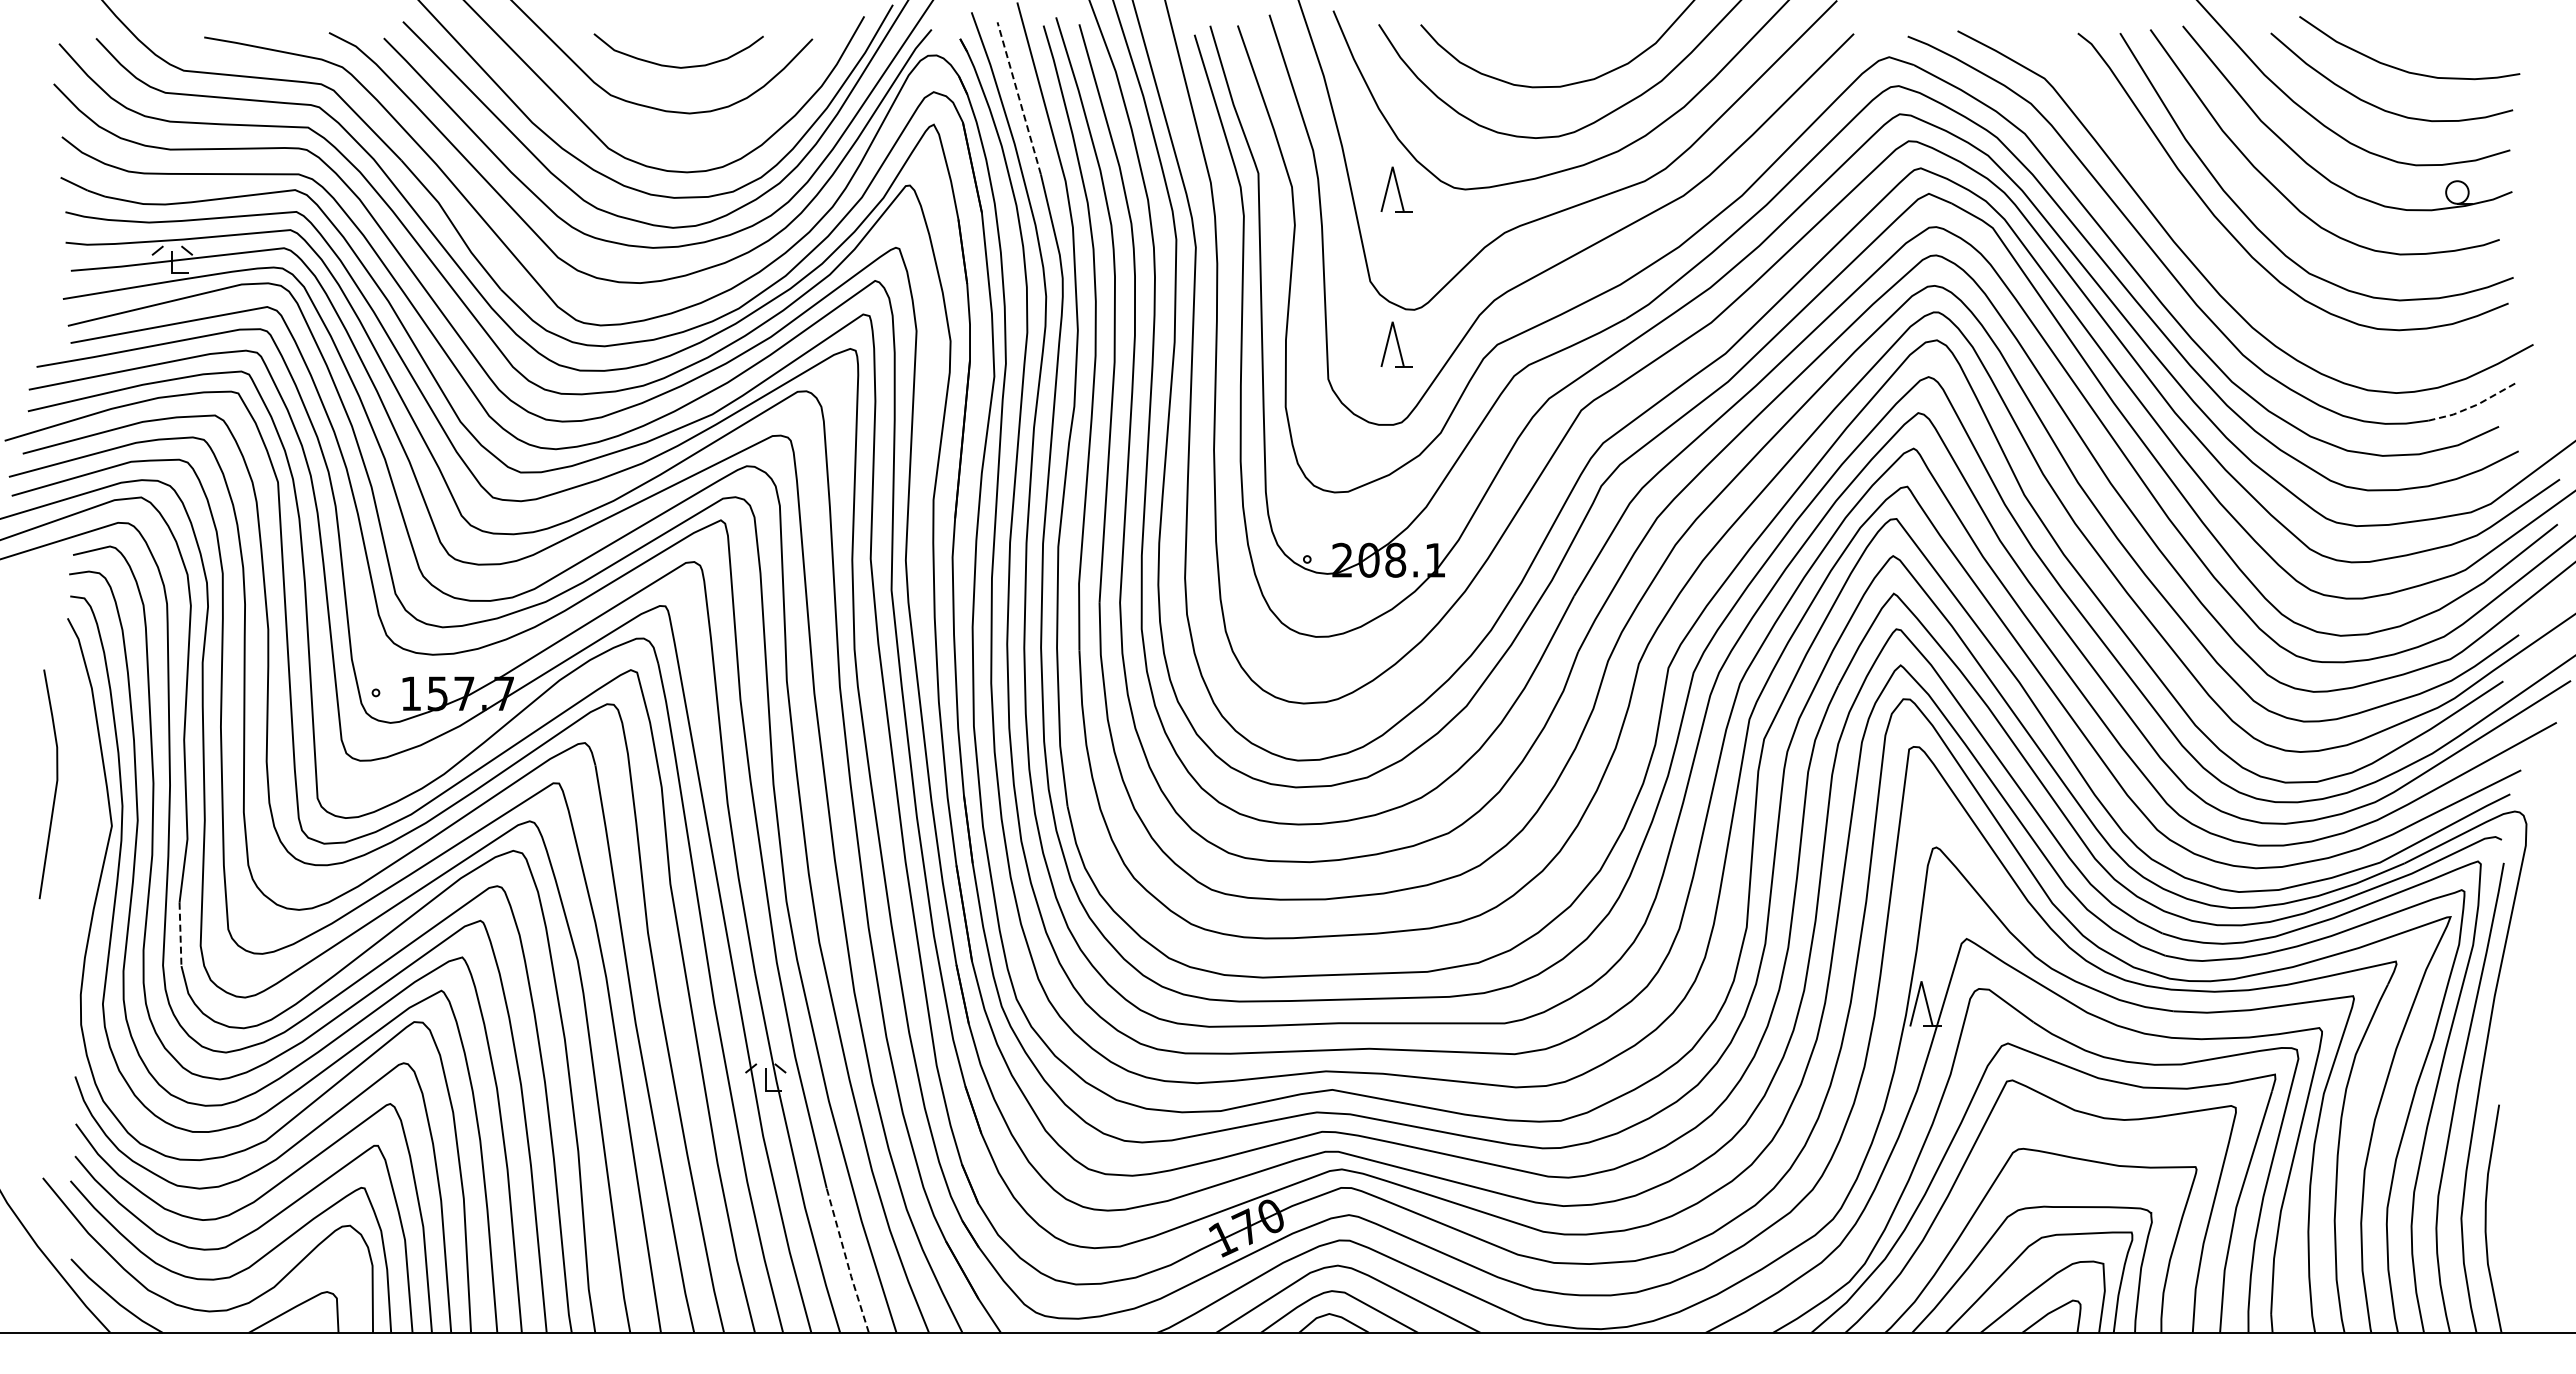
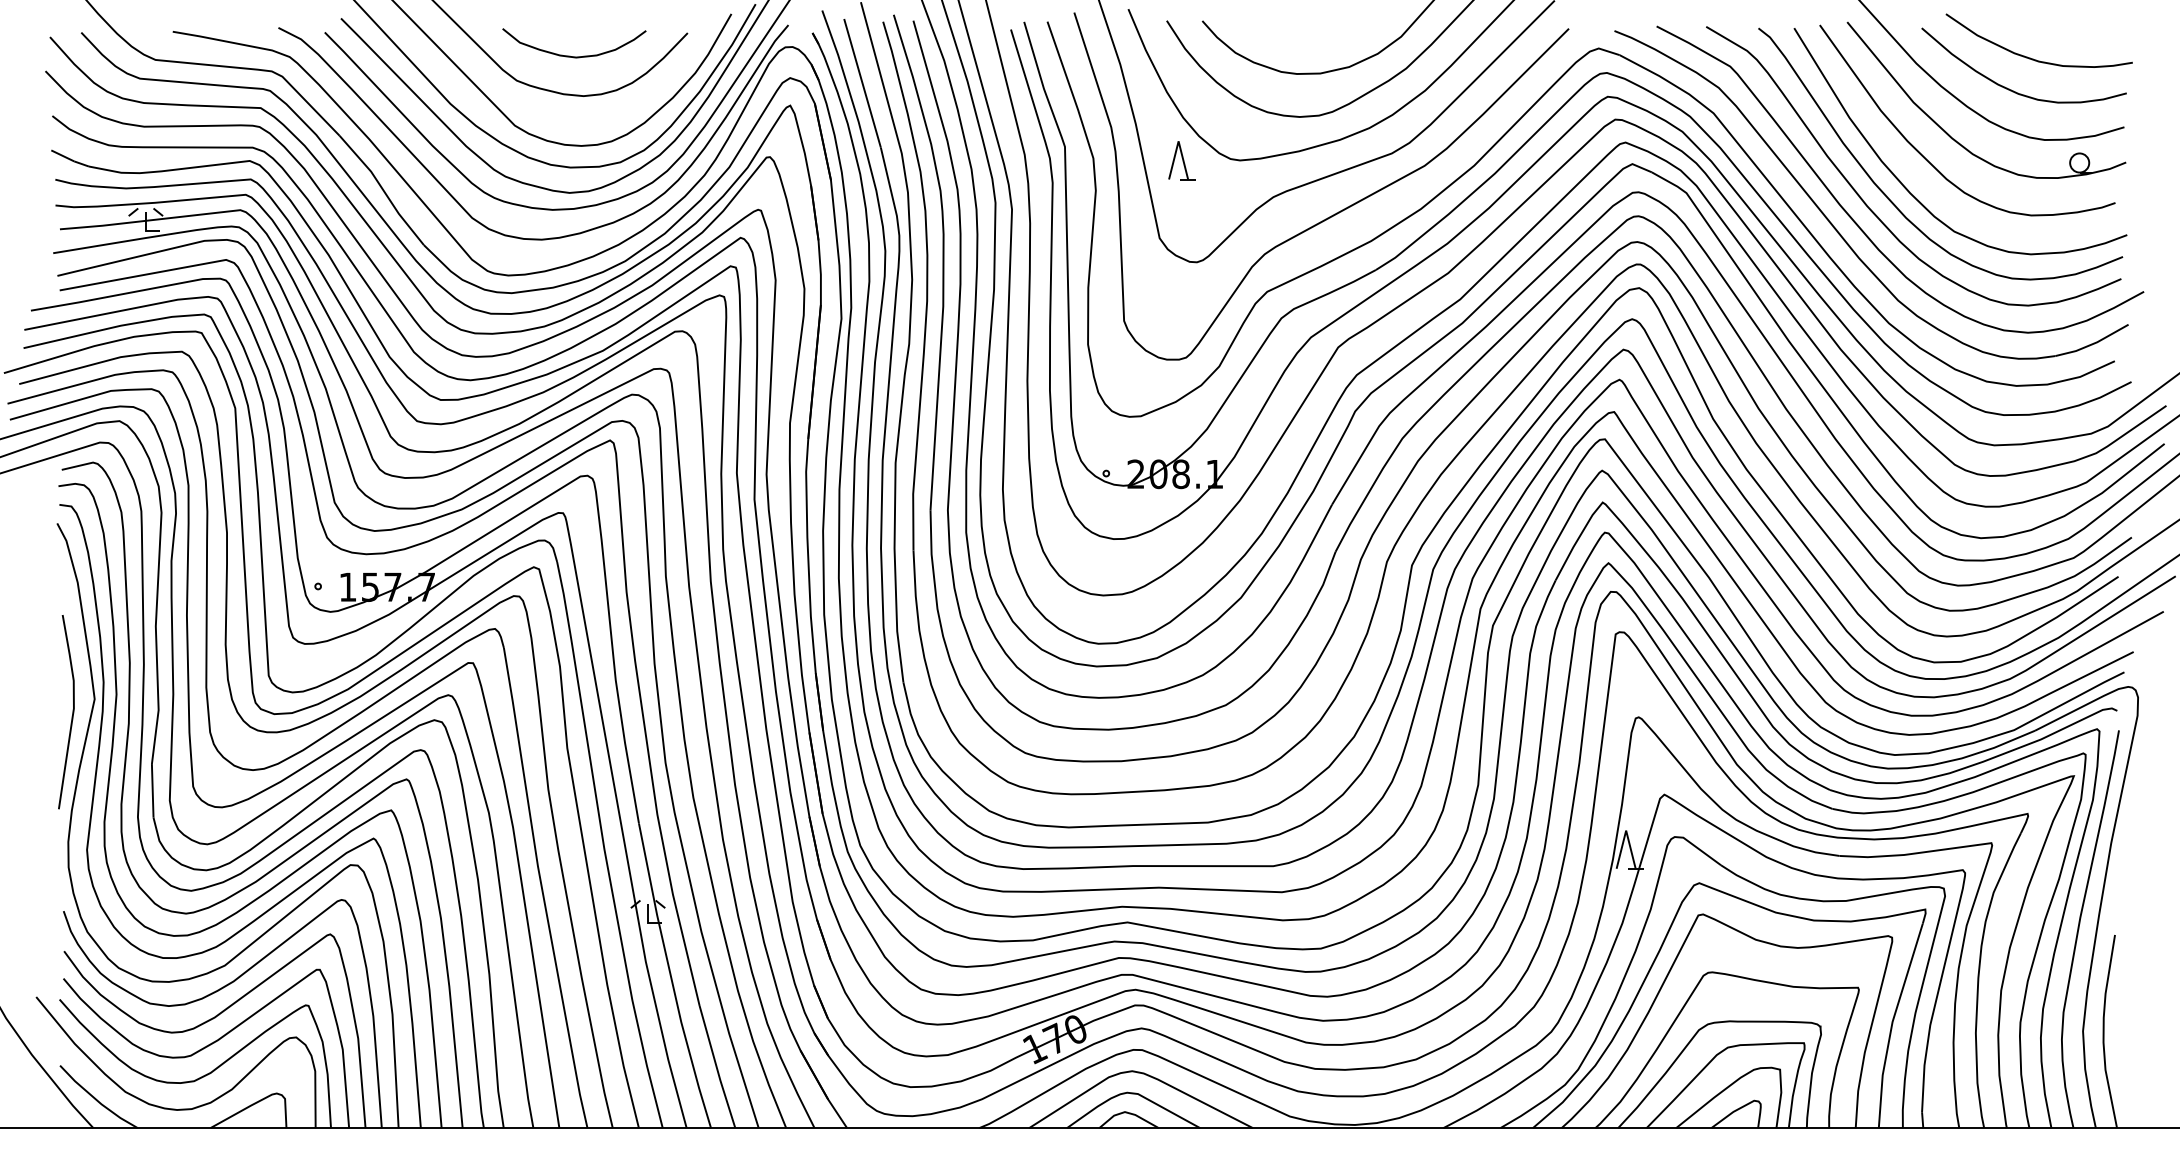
line: (1019, 97) -> (862, 82), dashed -> solid
curve: (2205, 240) -> (1866, 203), added
part: (1396, 344) -> (1181, 291), removed
line: (2472, 406) -> (2092, 344), dashed -> solid
line: (55, 784) -> (72, 712), moved
line: (180, 934) -> (152, 790), dashed -> solid
line: (847, 1261) -> (717, 1067), dashed -> solid

